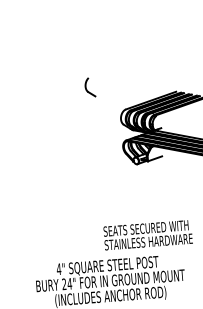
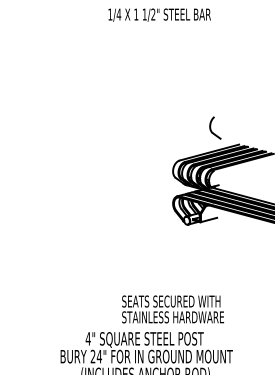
part: (90, 87) -> (215, 127), moved
text: (148, 235) -> (173, 309), moved

